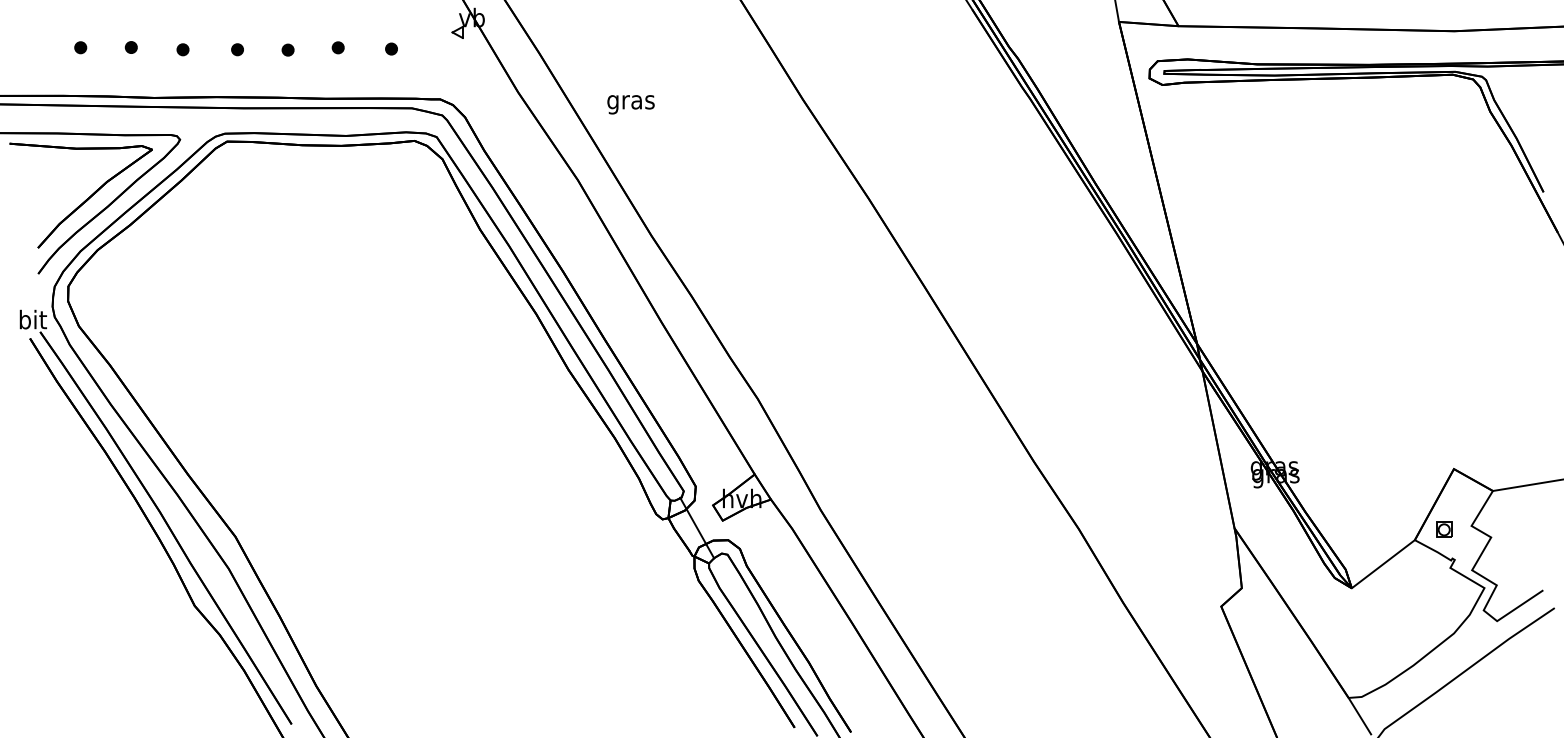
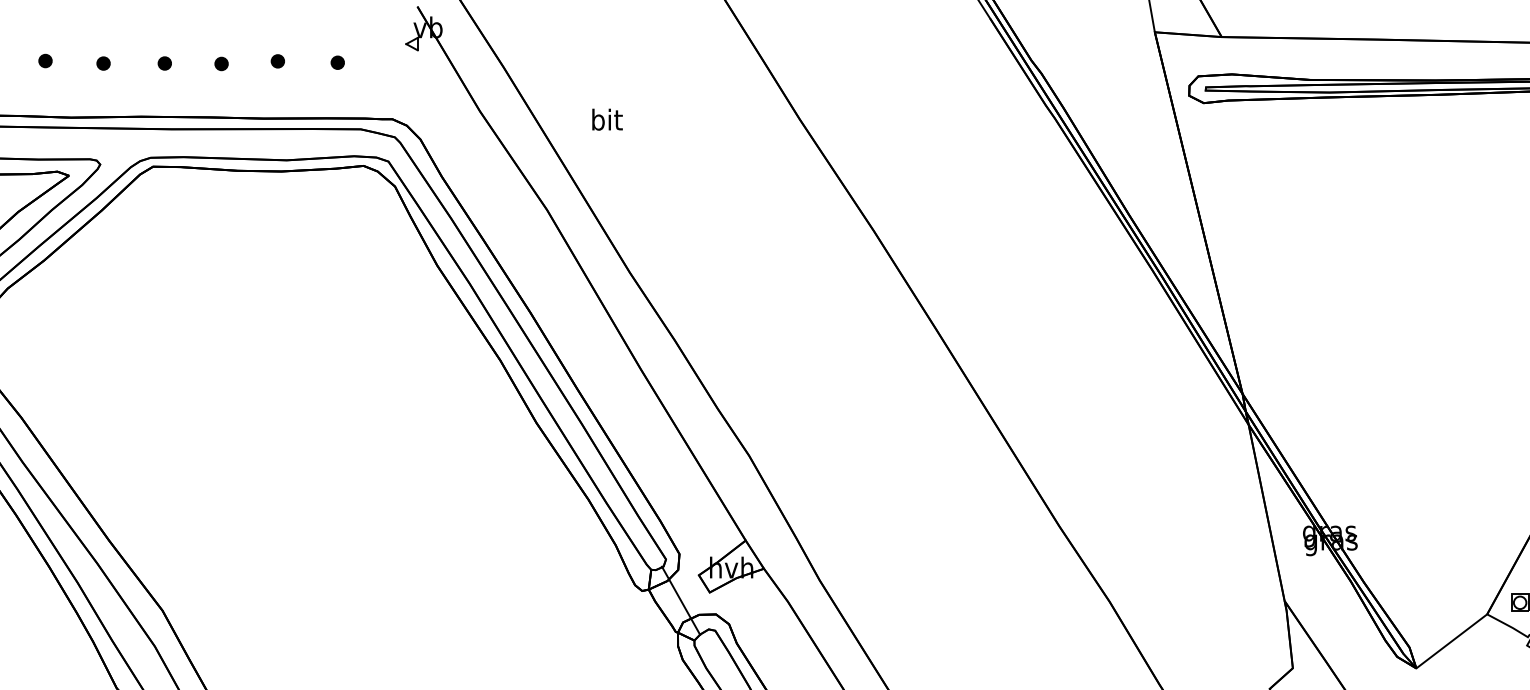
text: (630, 102) -> (606, 122), gras -> bit

